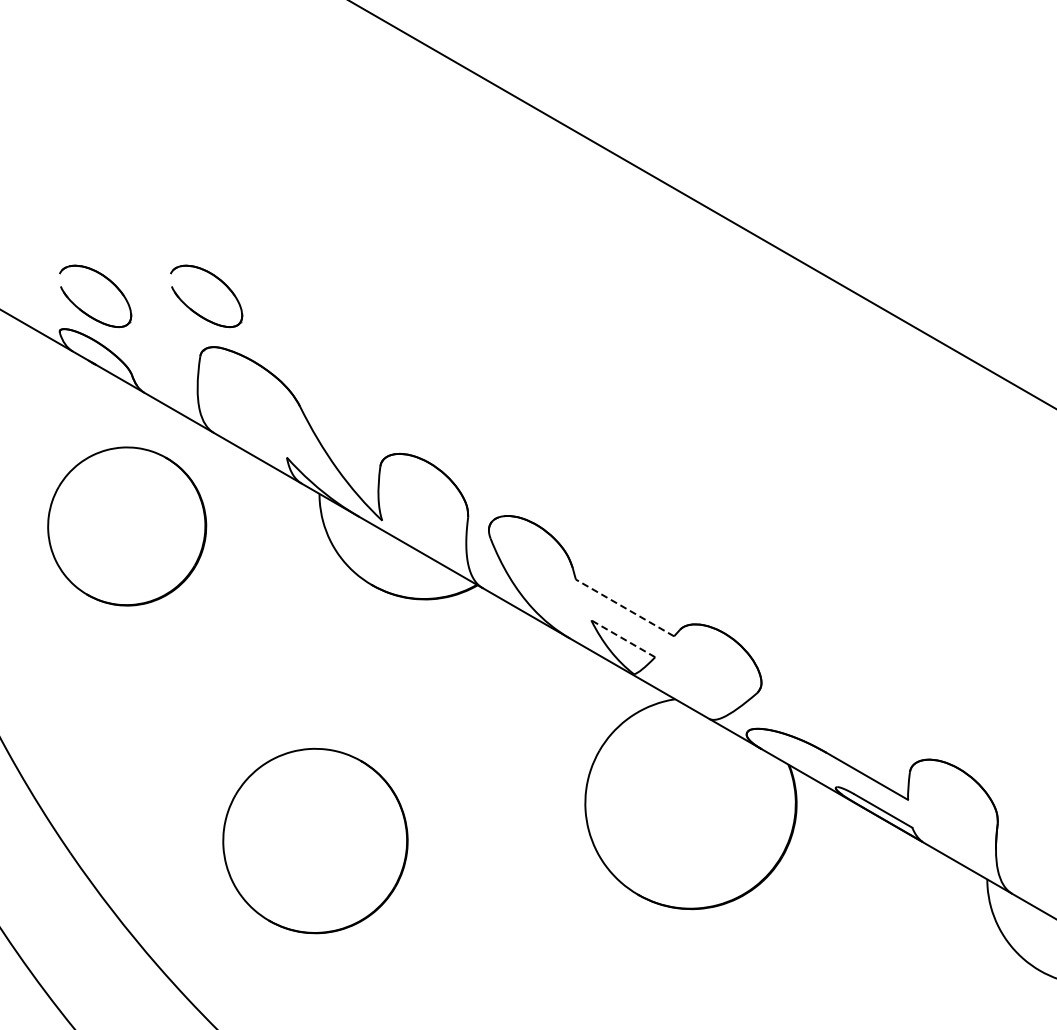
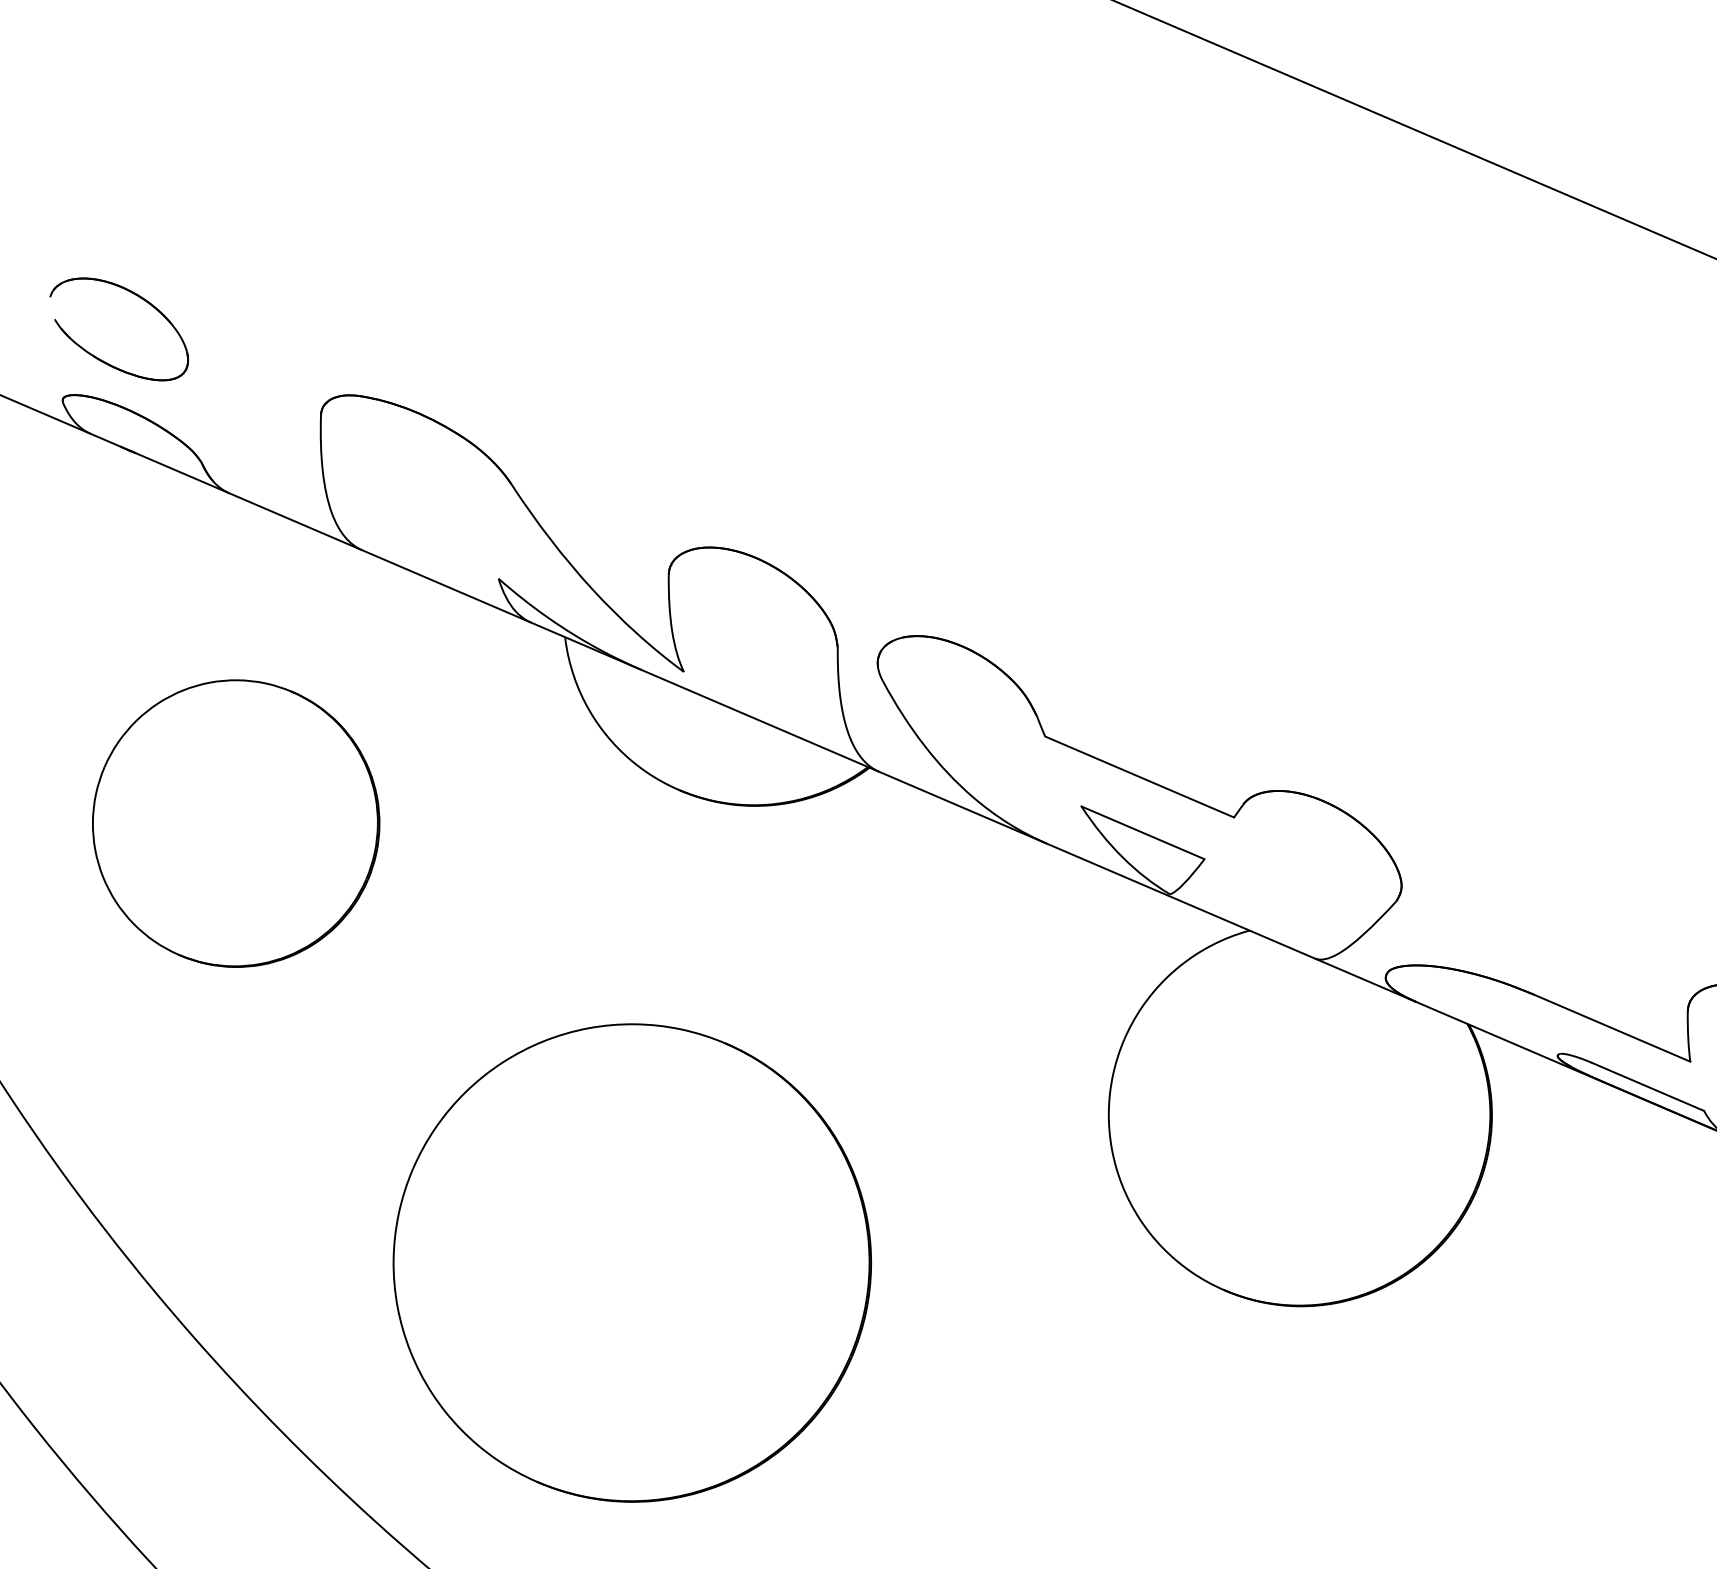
part: (194, 310) -> (300, 333), removed
part: (127, 526) -> (236, 823), moved
line: (625, 607) -> (1140, 776), dashed -> solid
line: (623, 638) -> (1143, 832), dashed -> solid
part: (315, 840) -> (632, 1262), size x1.43

